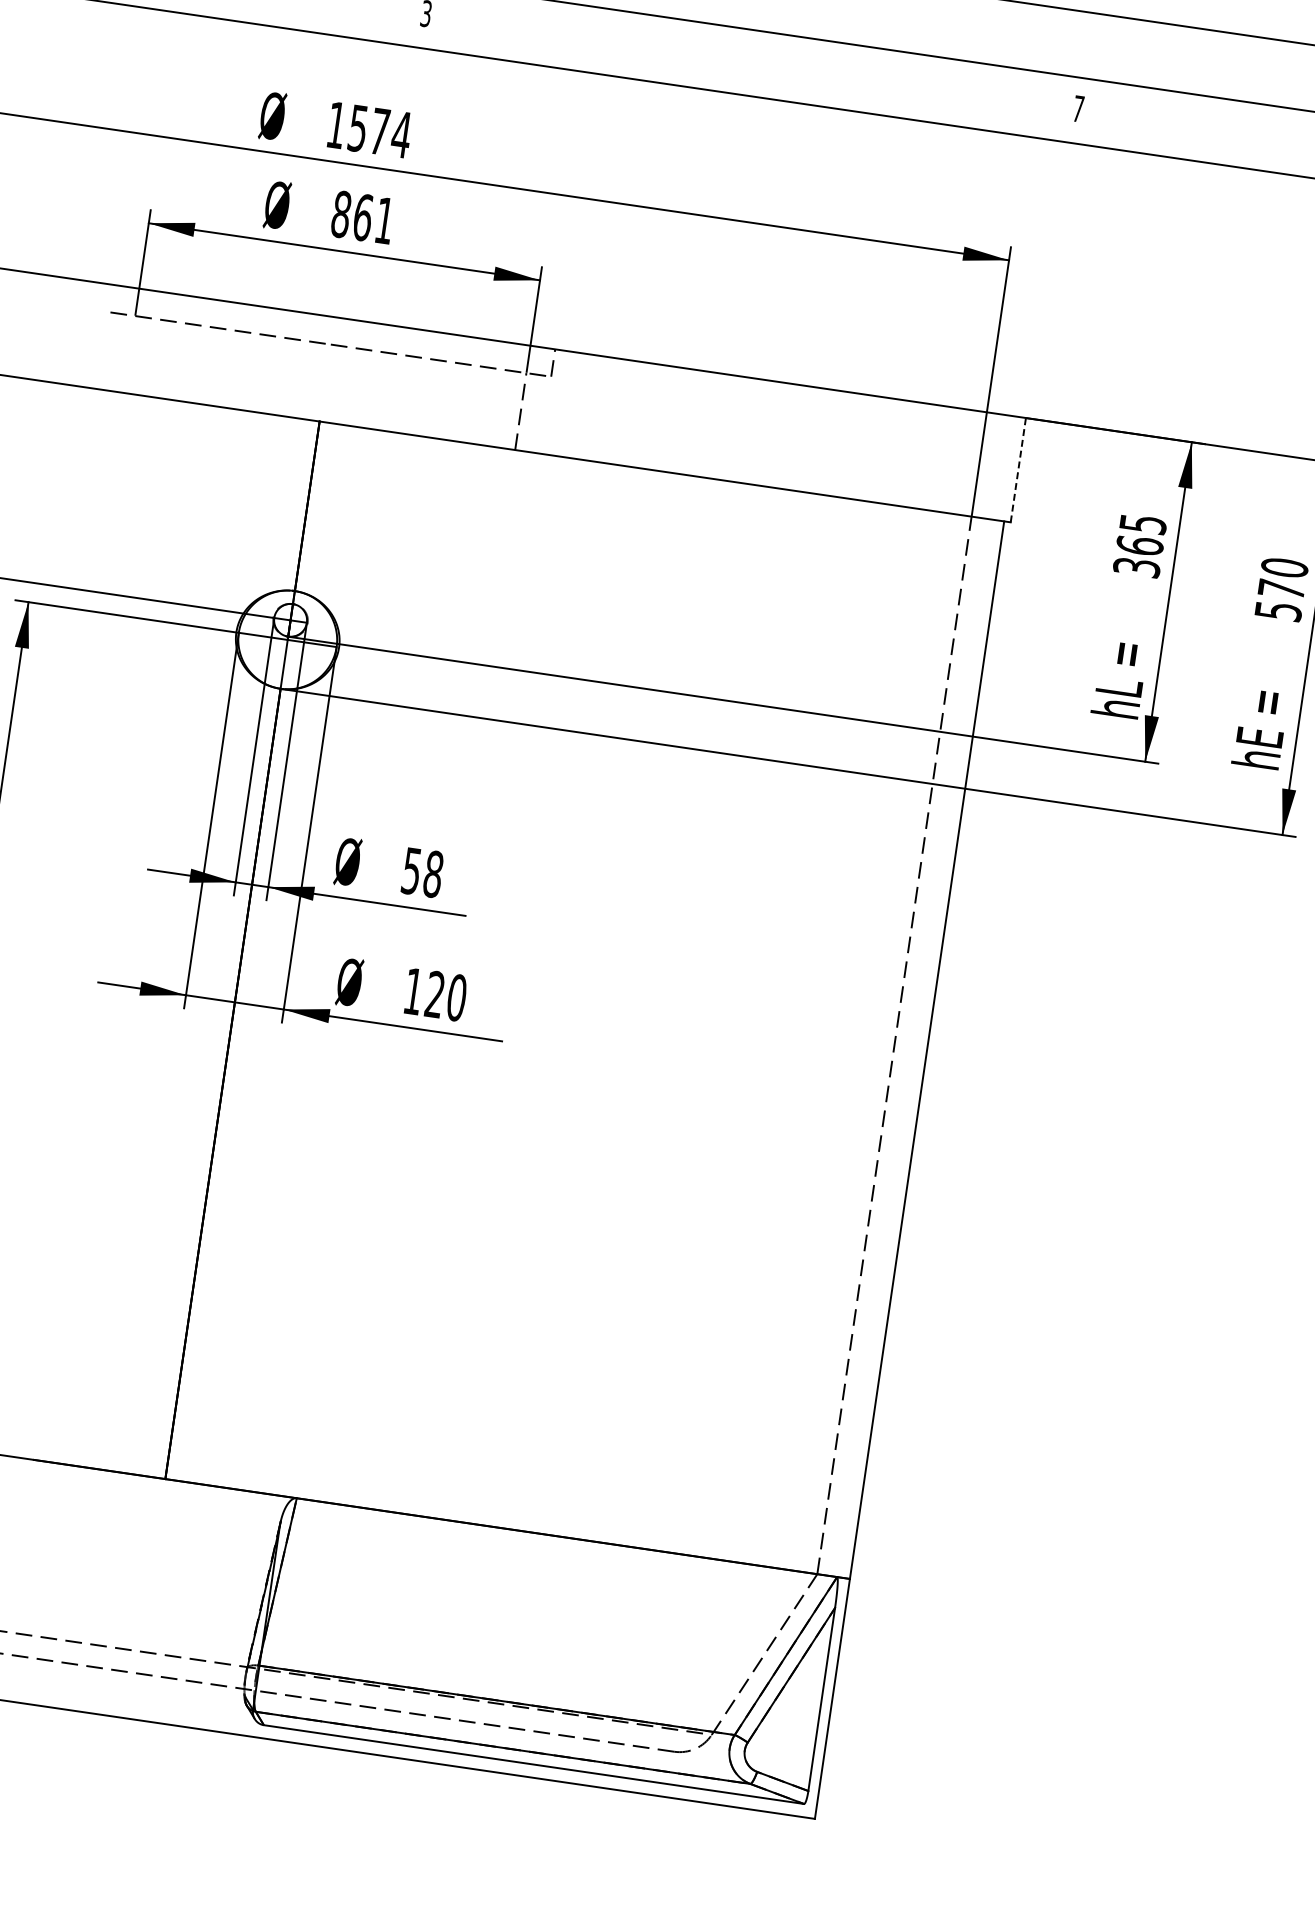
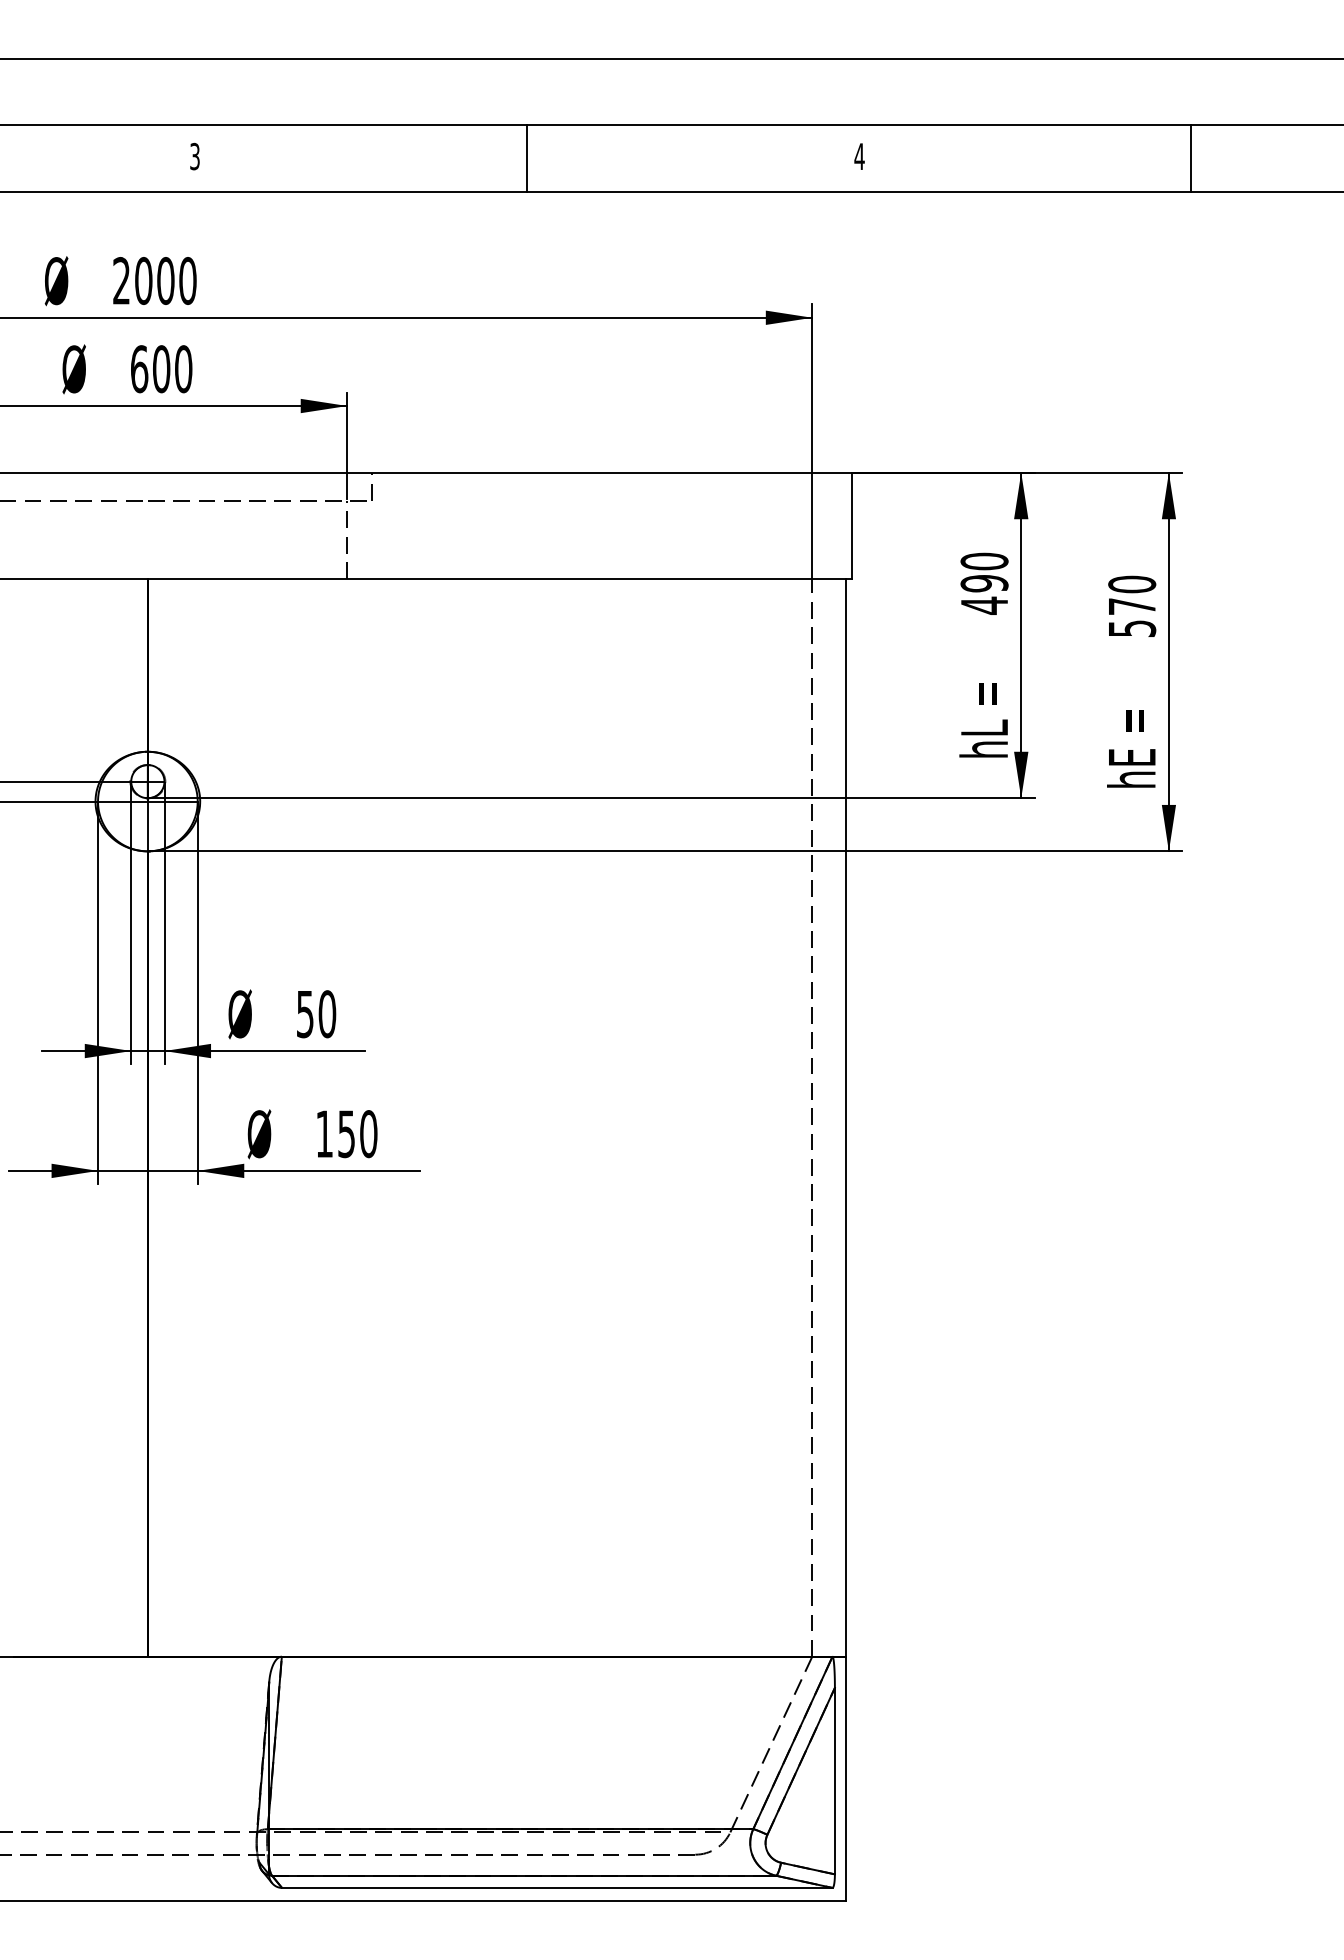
line: (752, 63) -> (527, 158), added
text: (1078, 108) -> (859, 156), 7 -> 4
text: (369, 130) -> (155, 281), 1574 -> 2000
text: (362, 217) -> (161, 369), 861 -> 600
line: (1018, 469) -> (852, 525), dashed -> solid
text: (1139, 545) -> (984, 583), 365 -> 490
text: (433, 874) -> (327, 1014), 58 -> 50
text: (435, 995) -> (346, 1134), 120 -> 150

